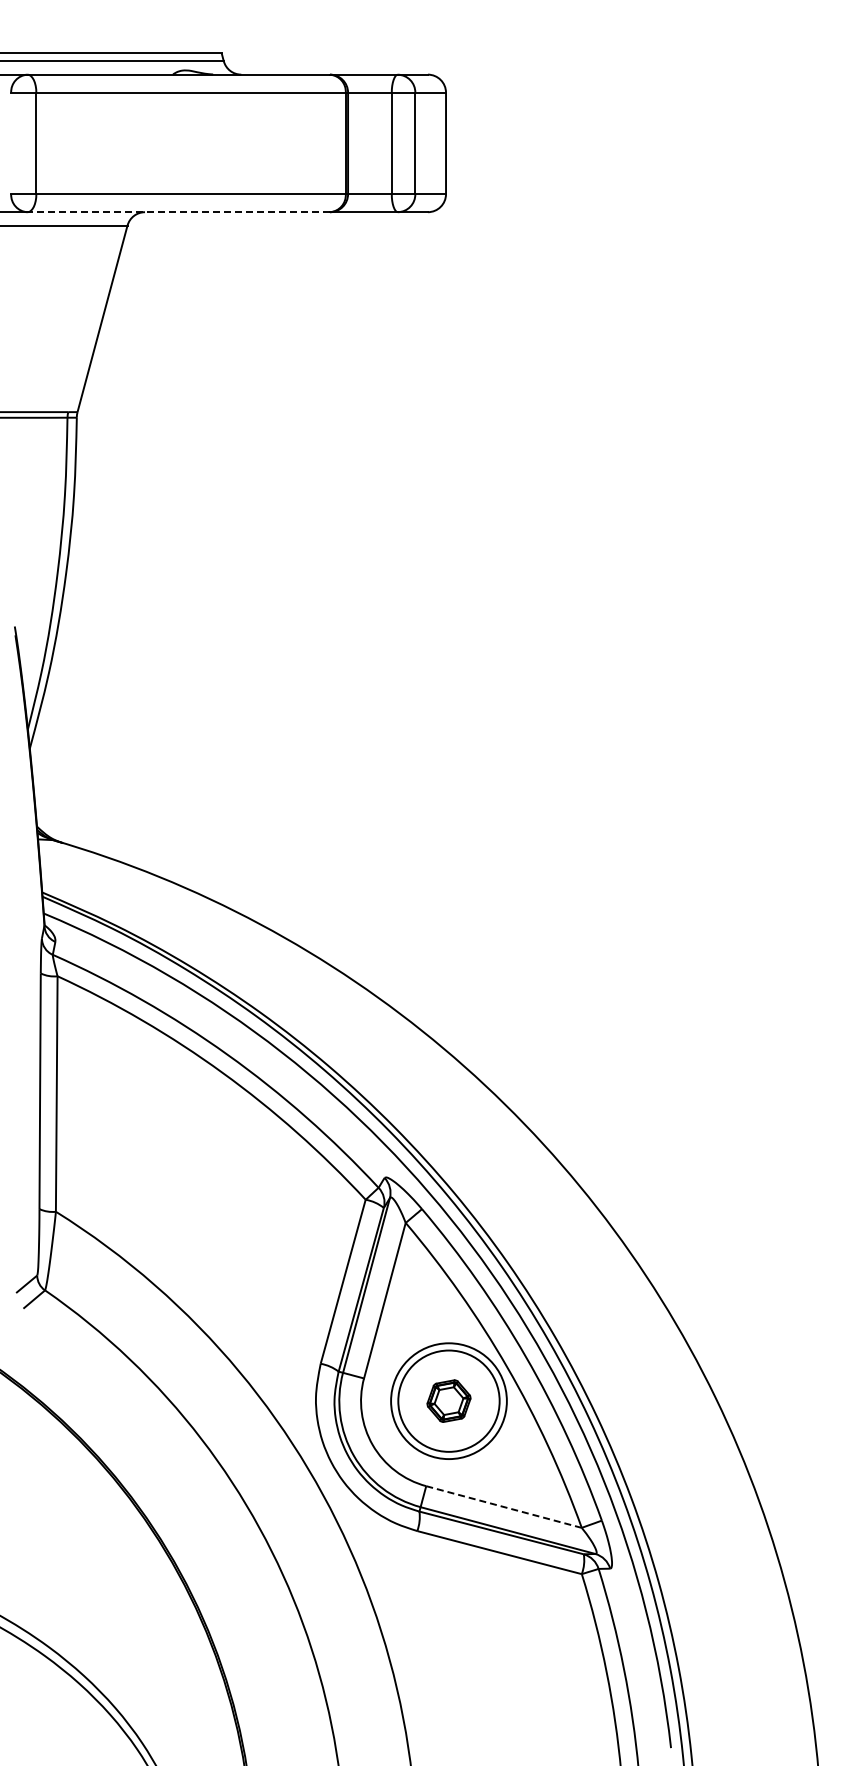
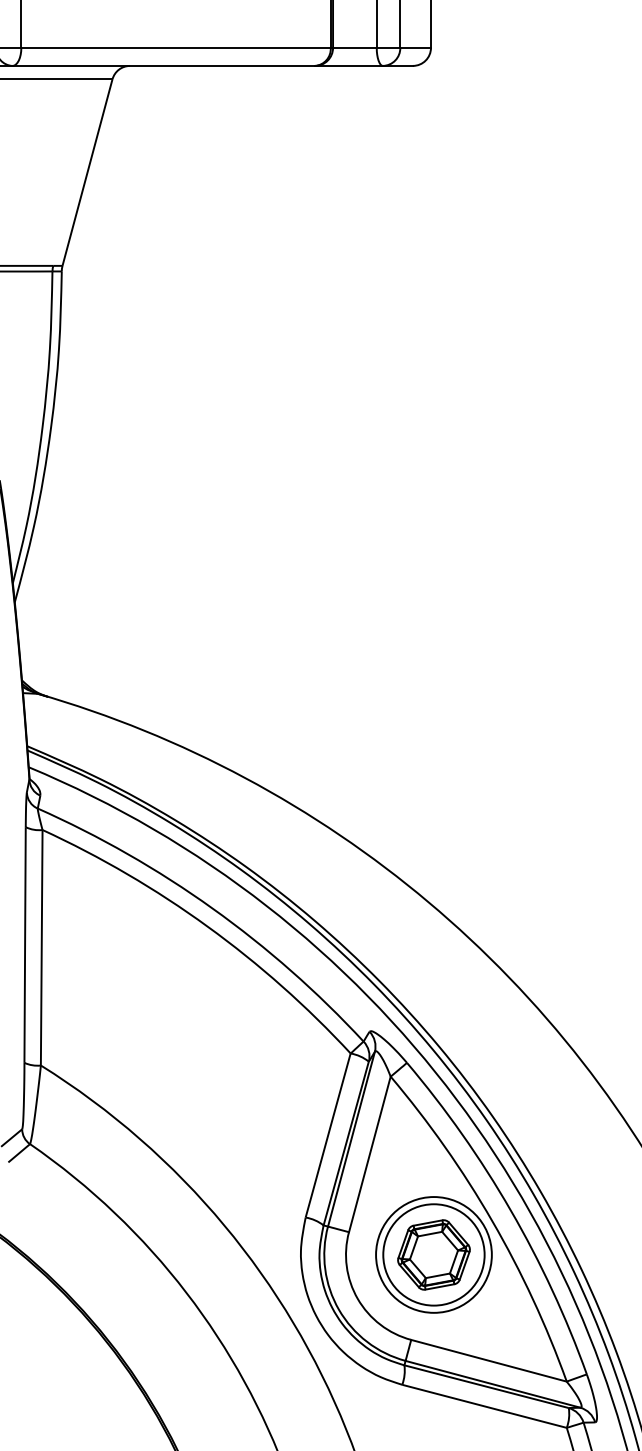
line: (178, 212) -> (163, 66), dashed -> solid
part: (448, 1400) -> (433, 1254), size x1.67
line: (504, 1507) -> (489, 1361), dashed -> solid

